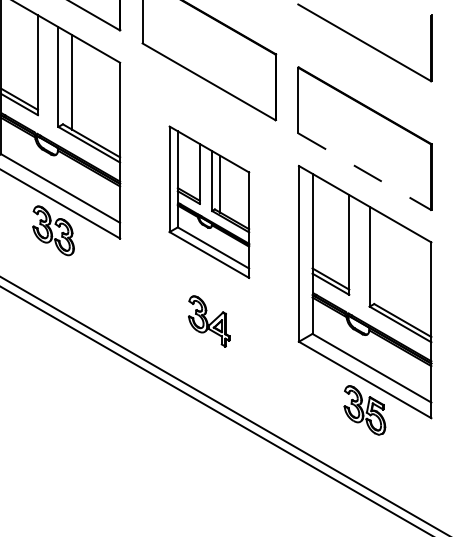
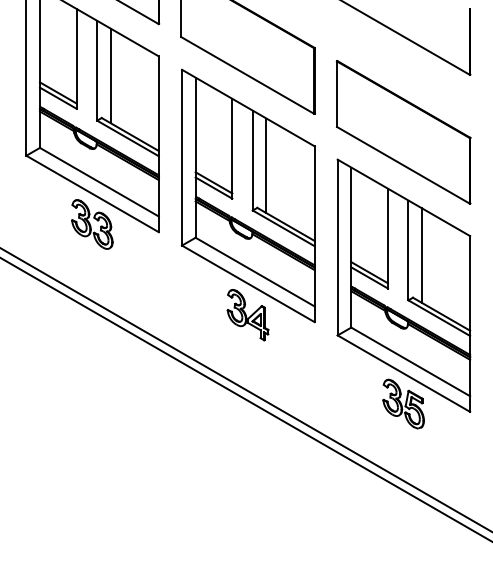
line: (364, 171) -> (403, 165), dashed -> solid
part: (208, 201) -> (247, 195), size x1.67
line: (383, 261) -> (422, 255), added

